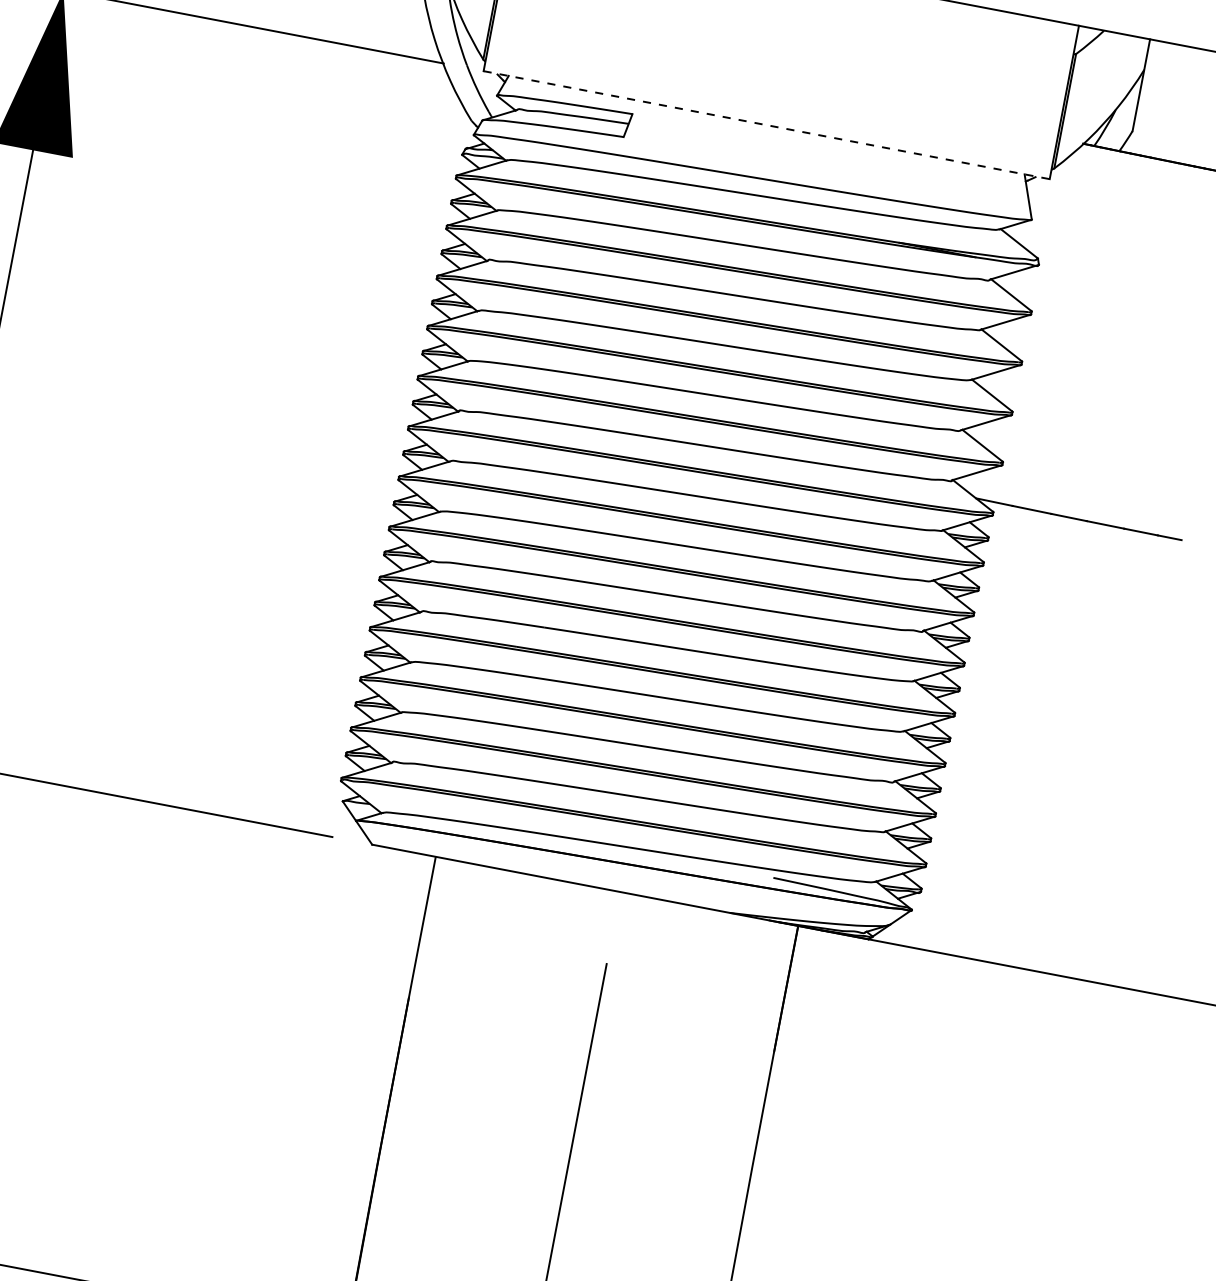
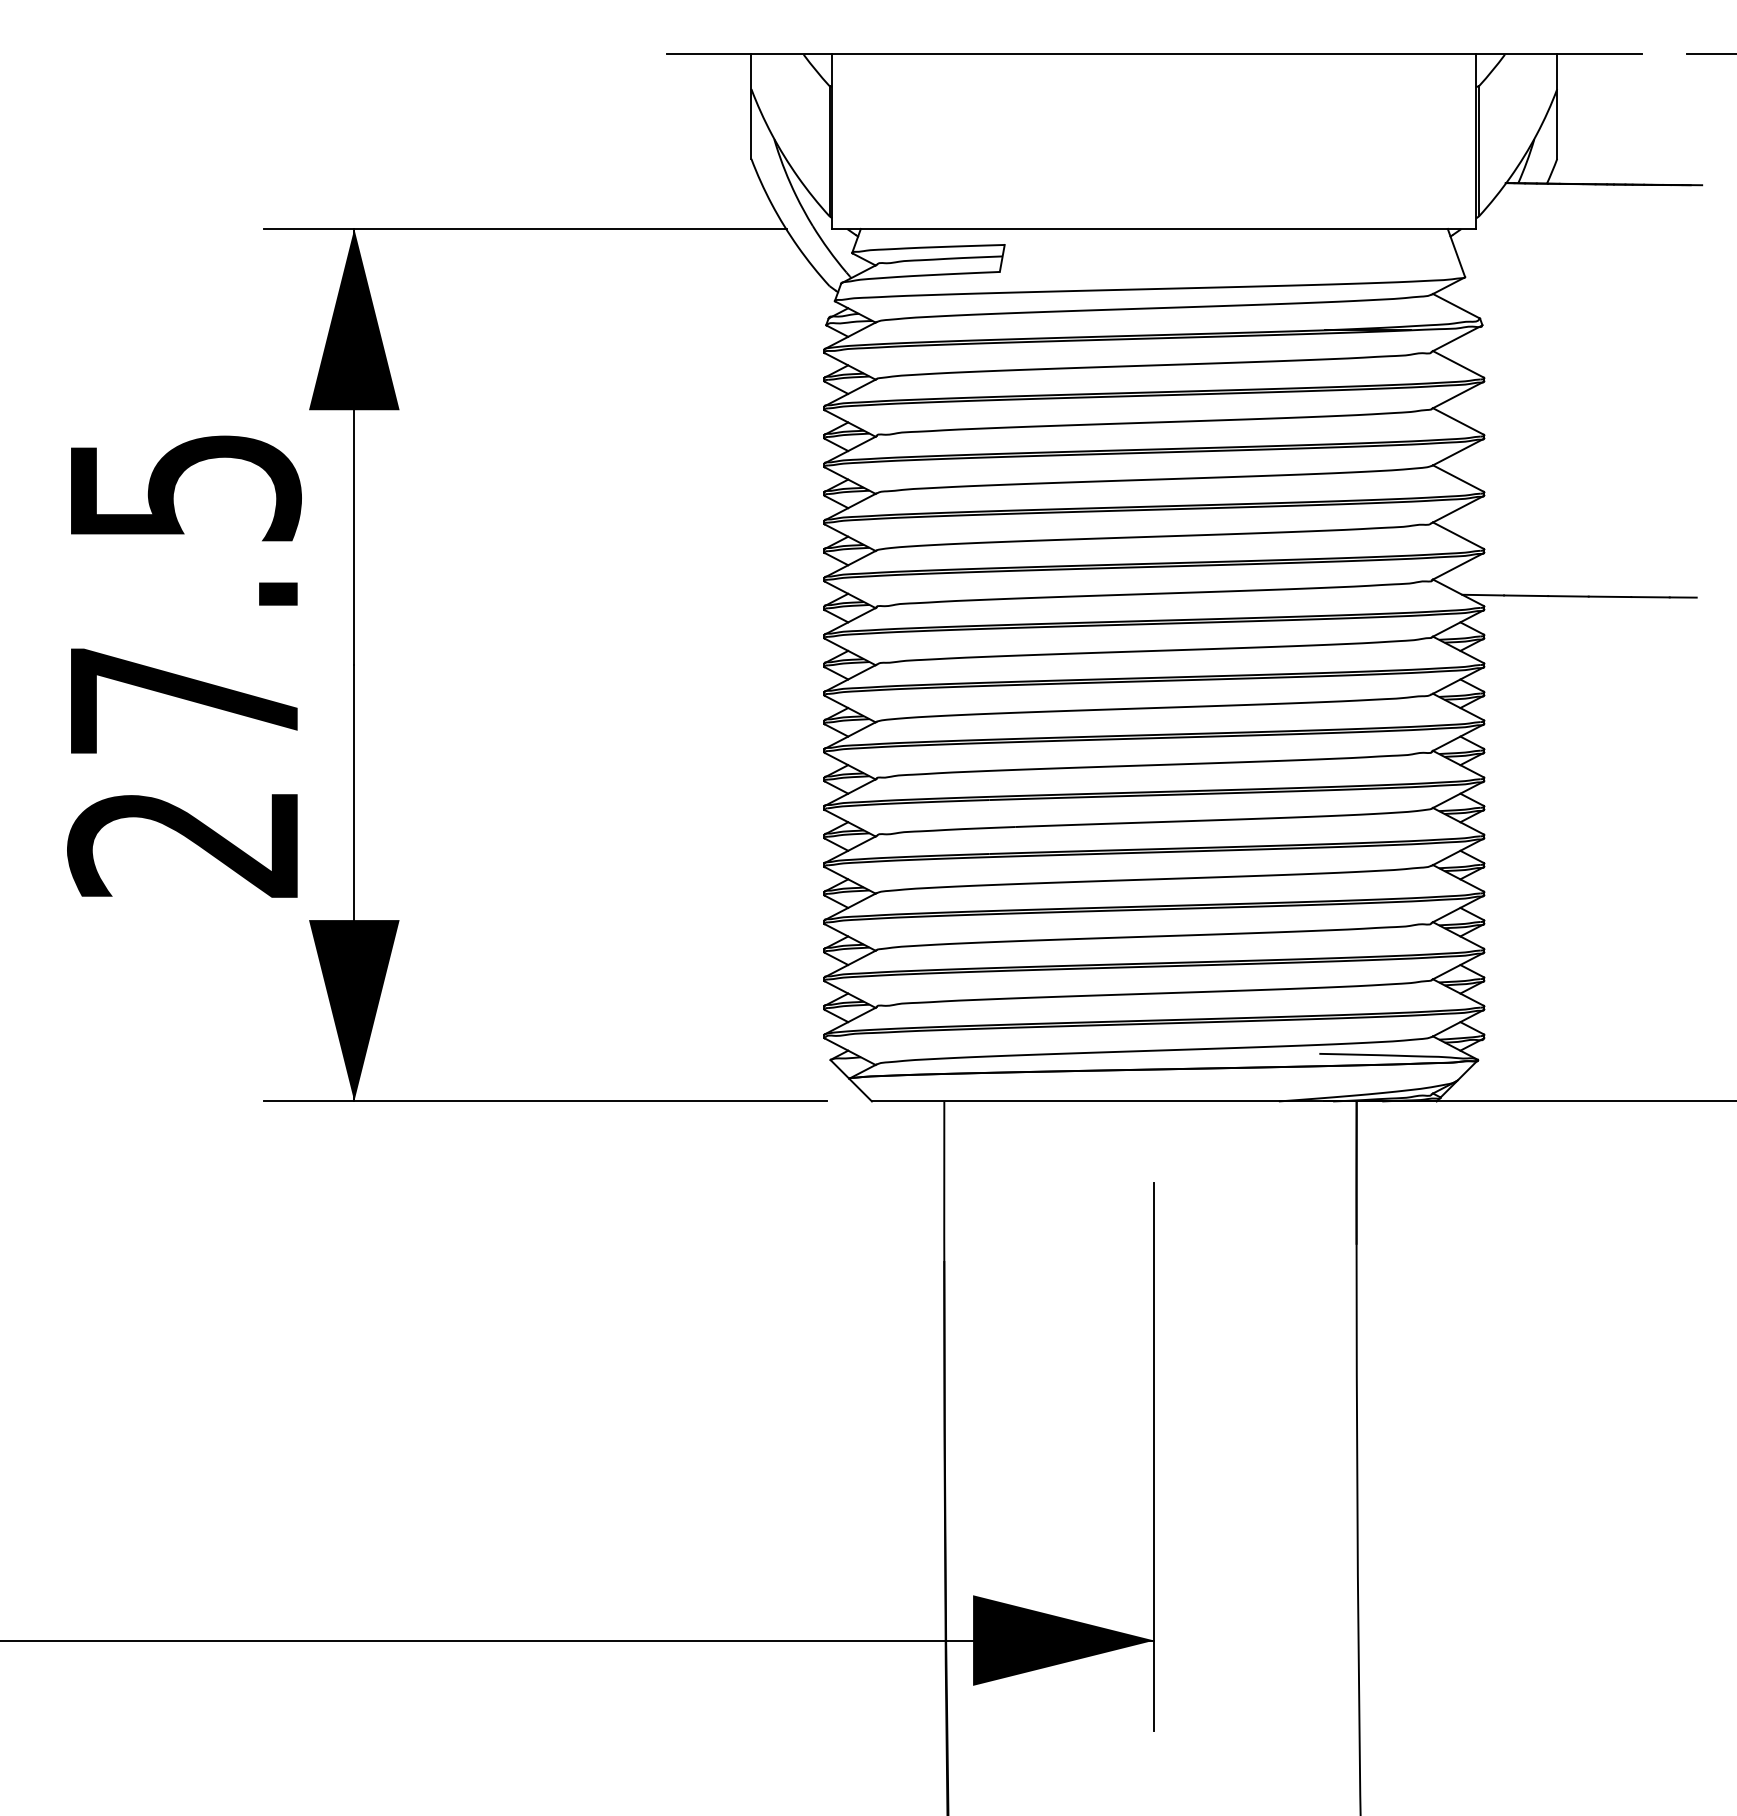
line: (766, 124) -> (1154, 228), dashed -> solid

